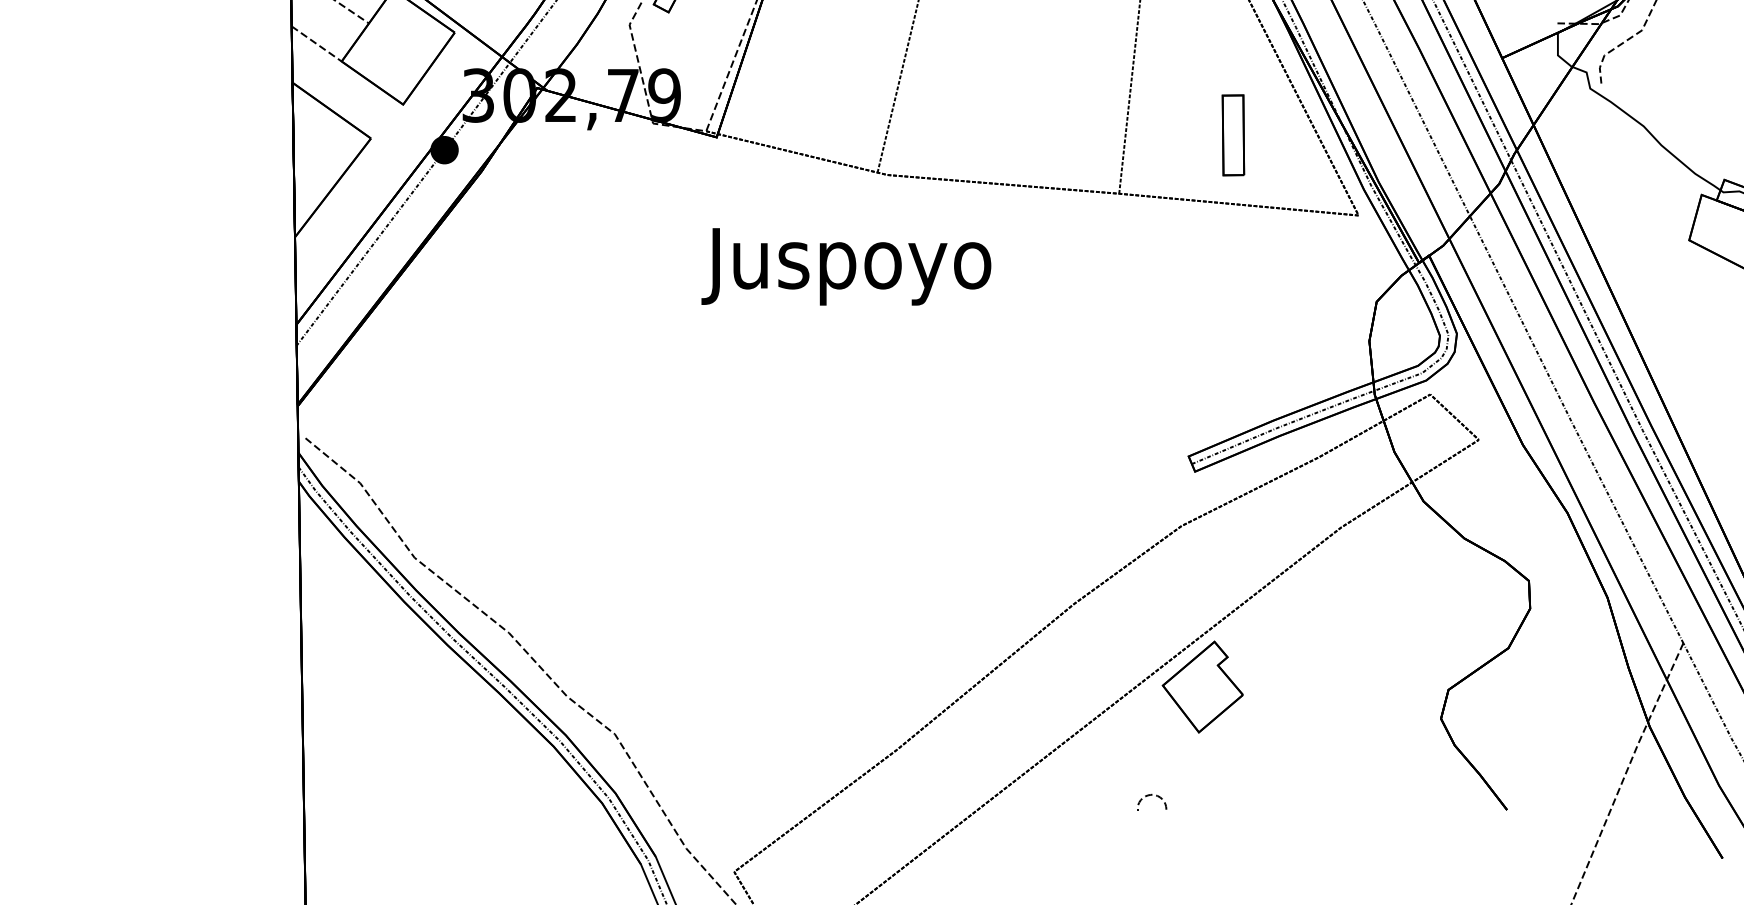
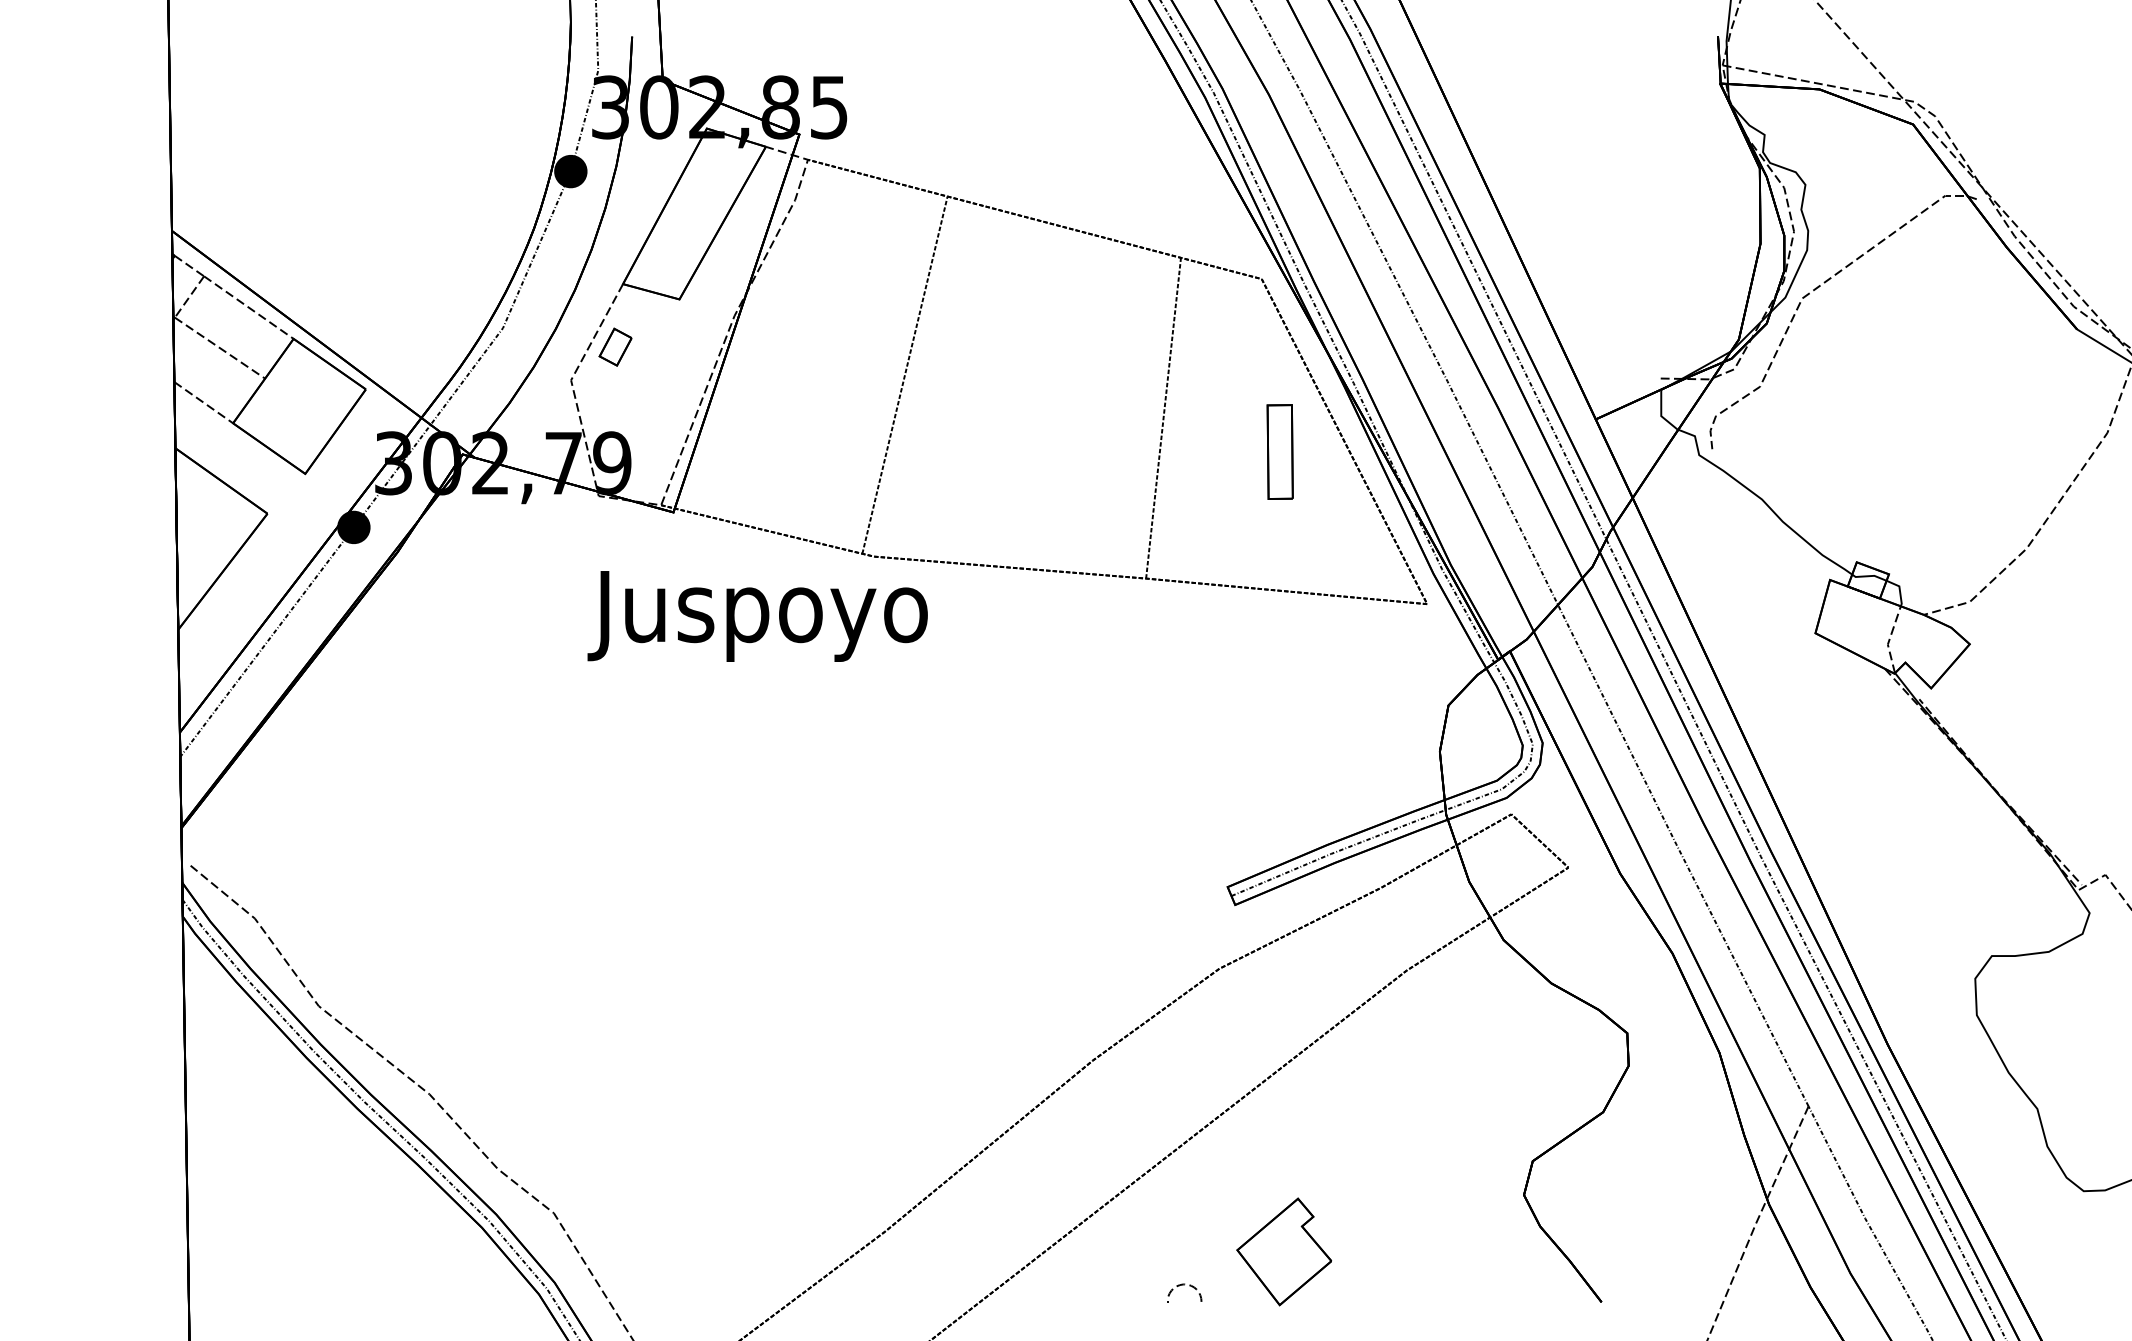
part: (1232, 134) -> (1279, 451), moved
text: (846, 266) -> (757, 616), moved
part: (1203, 686) -> (1284, 1251), moved

